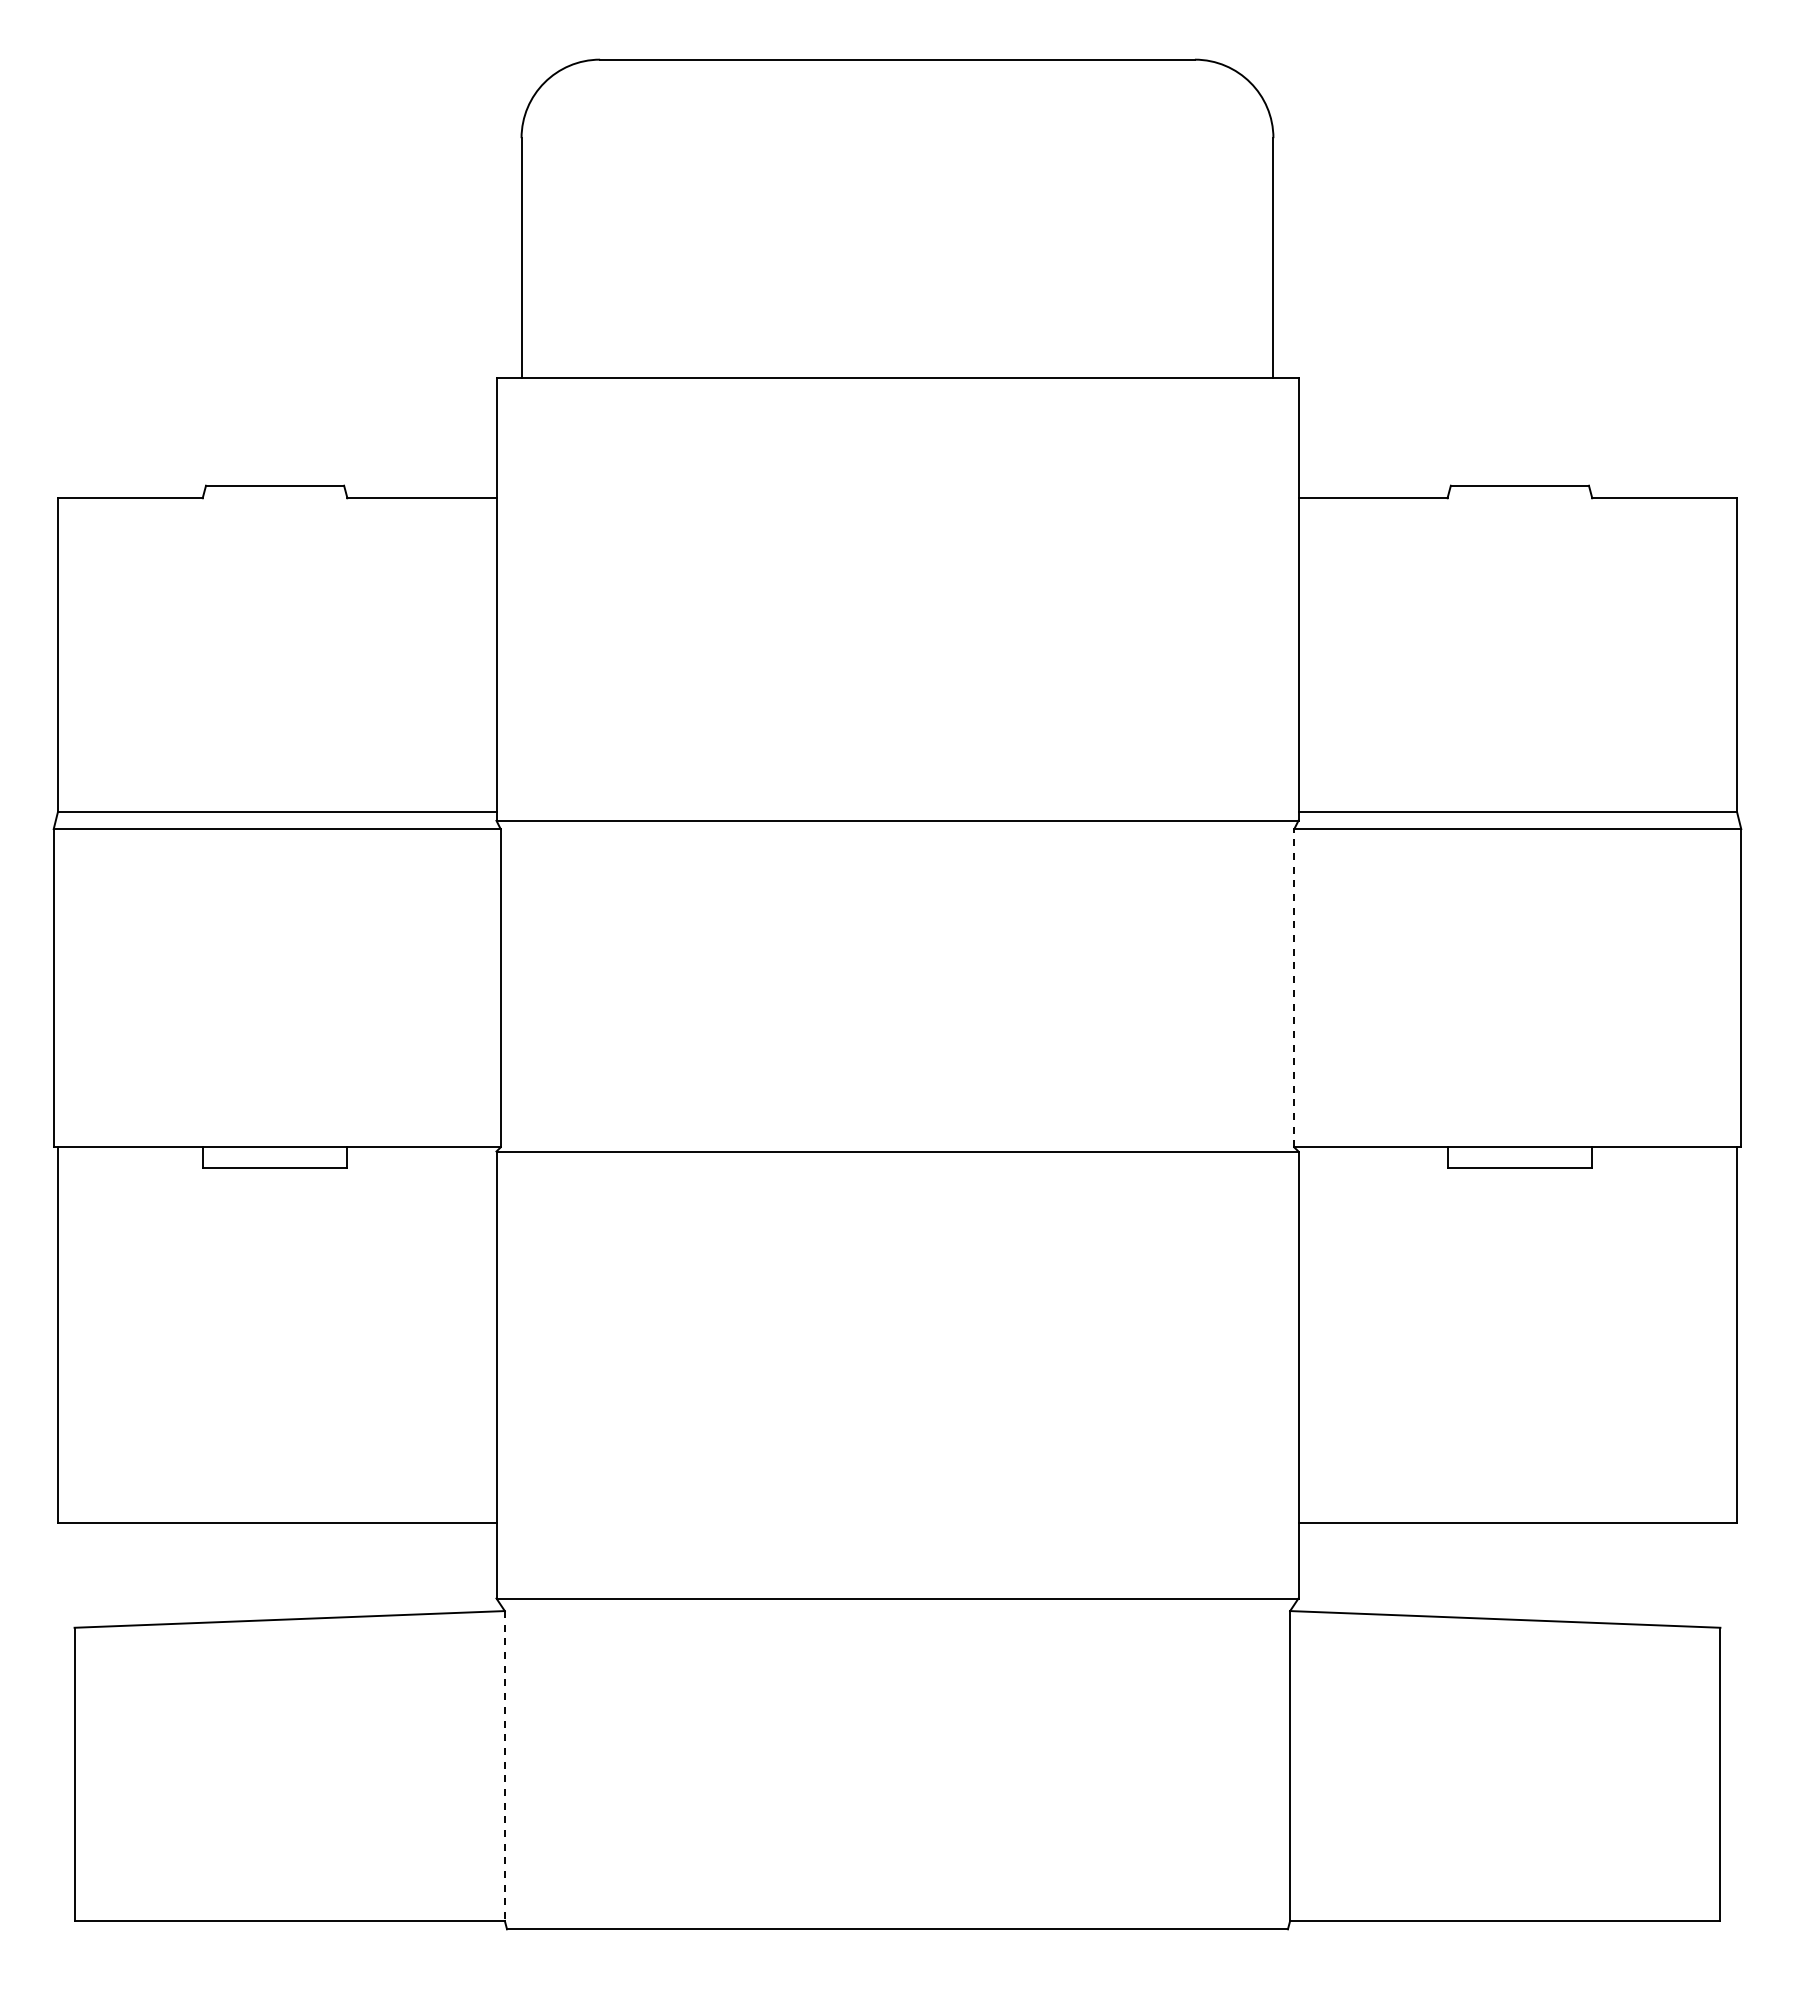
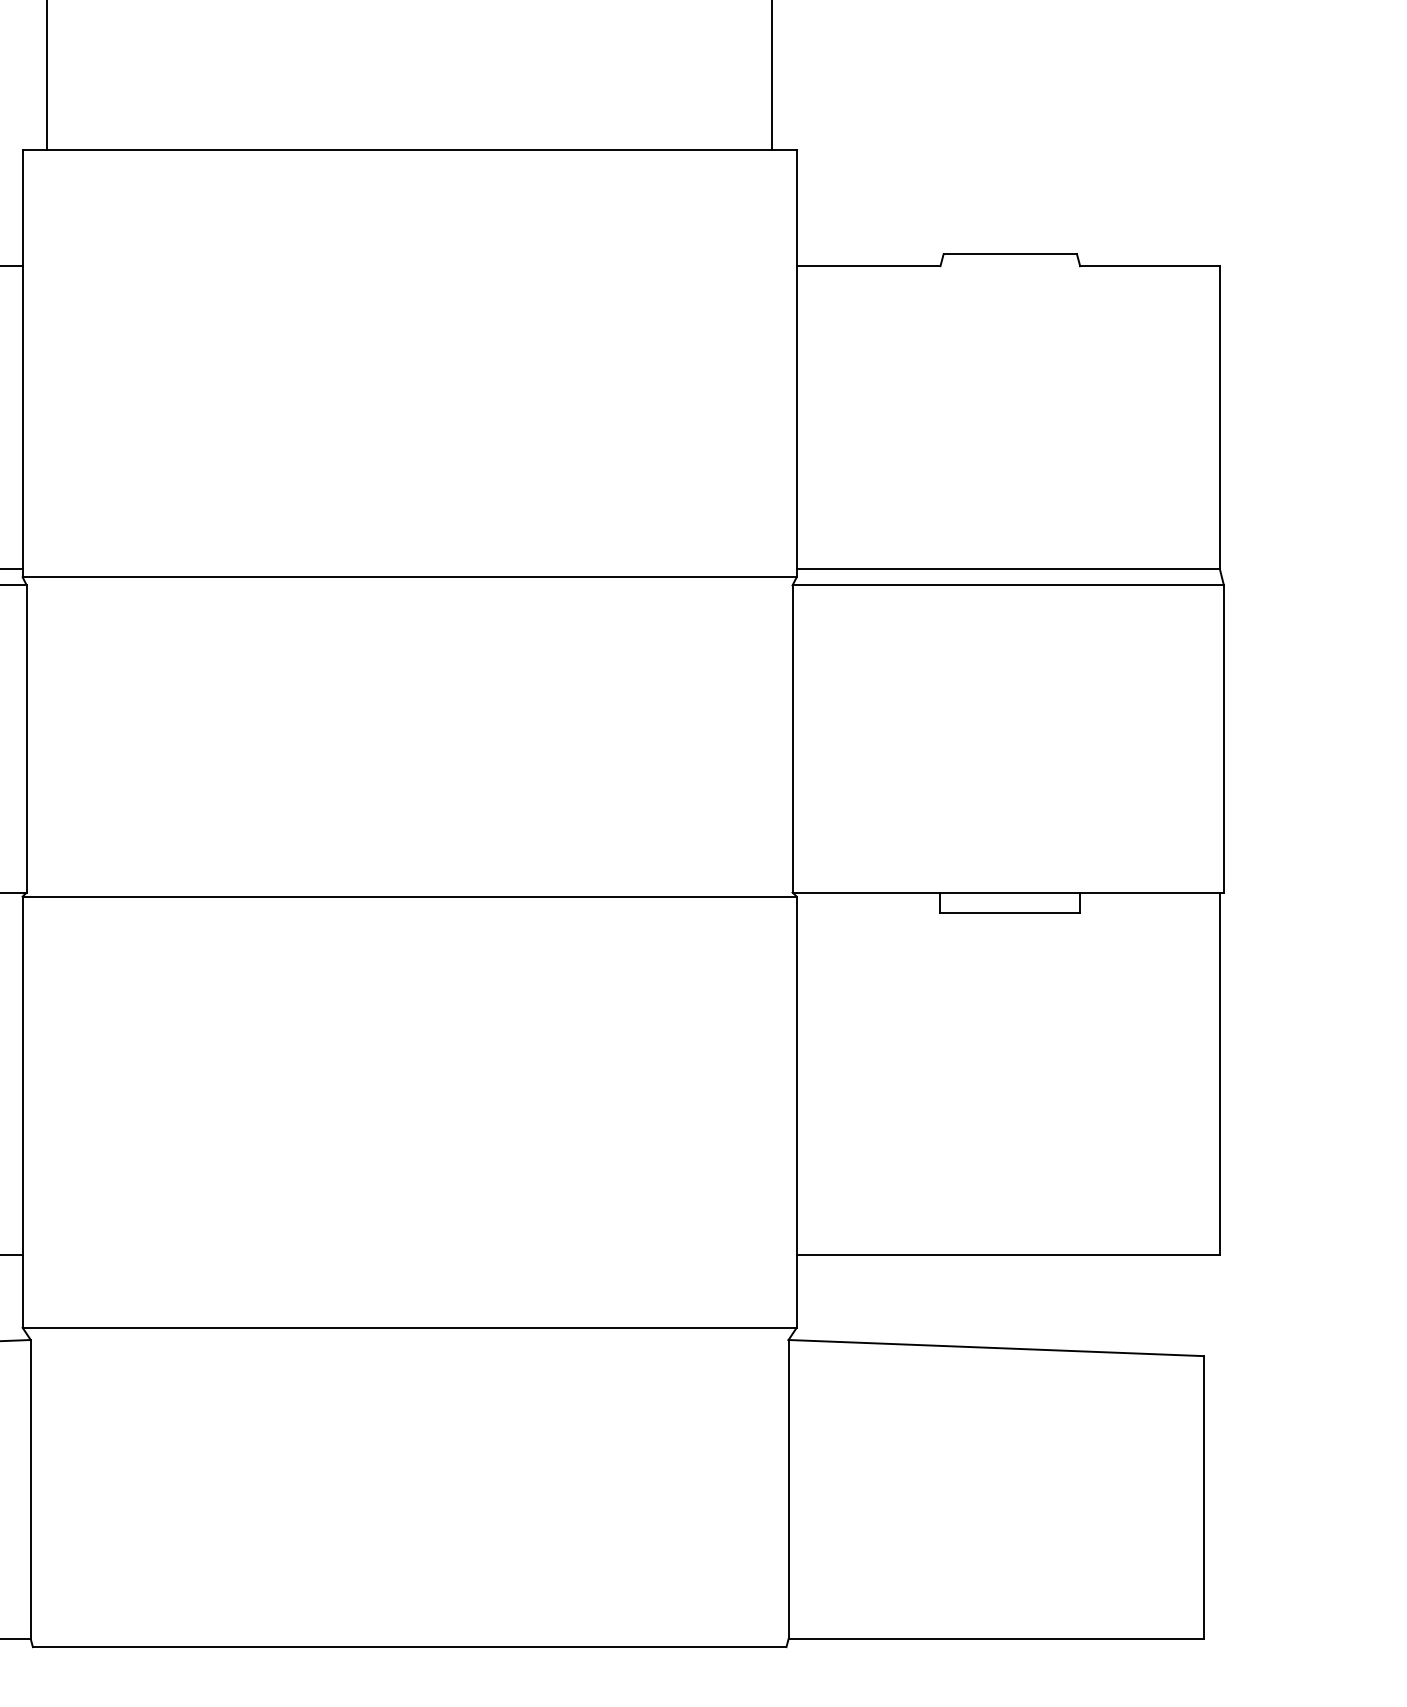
line: (1294, 987) -> (792, 738), dashed -> solid
line: (504, 1766) -> (30, 1489), dashed -> solid

